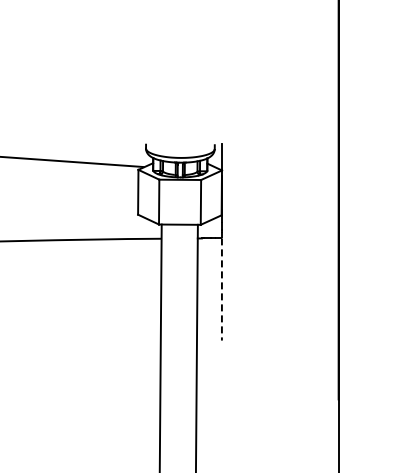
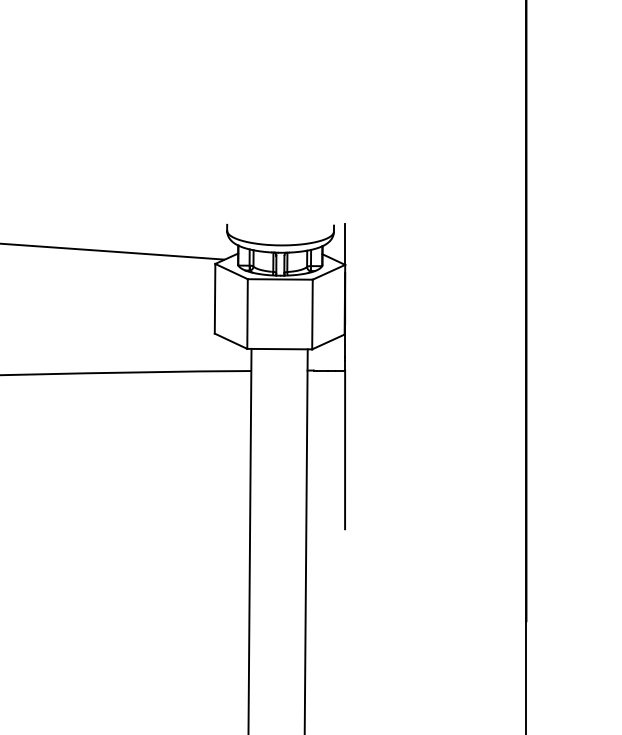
line: (221, 289) -> (344, 449), dashed -> solid

